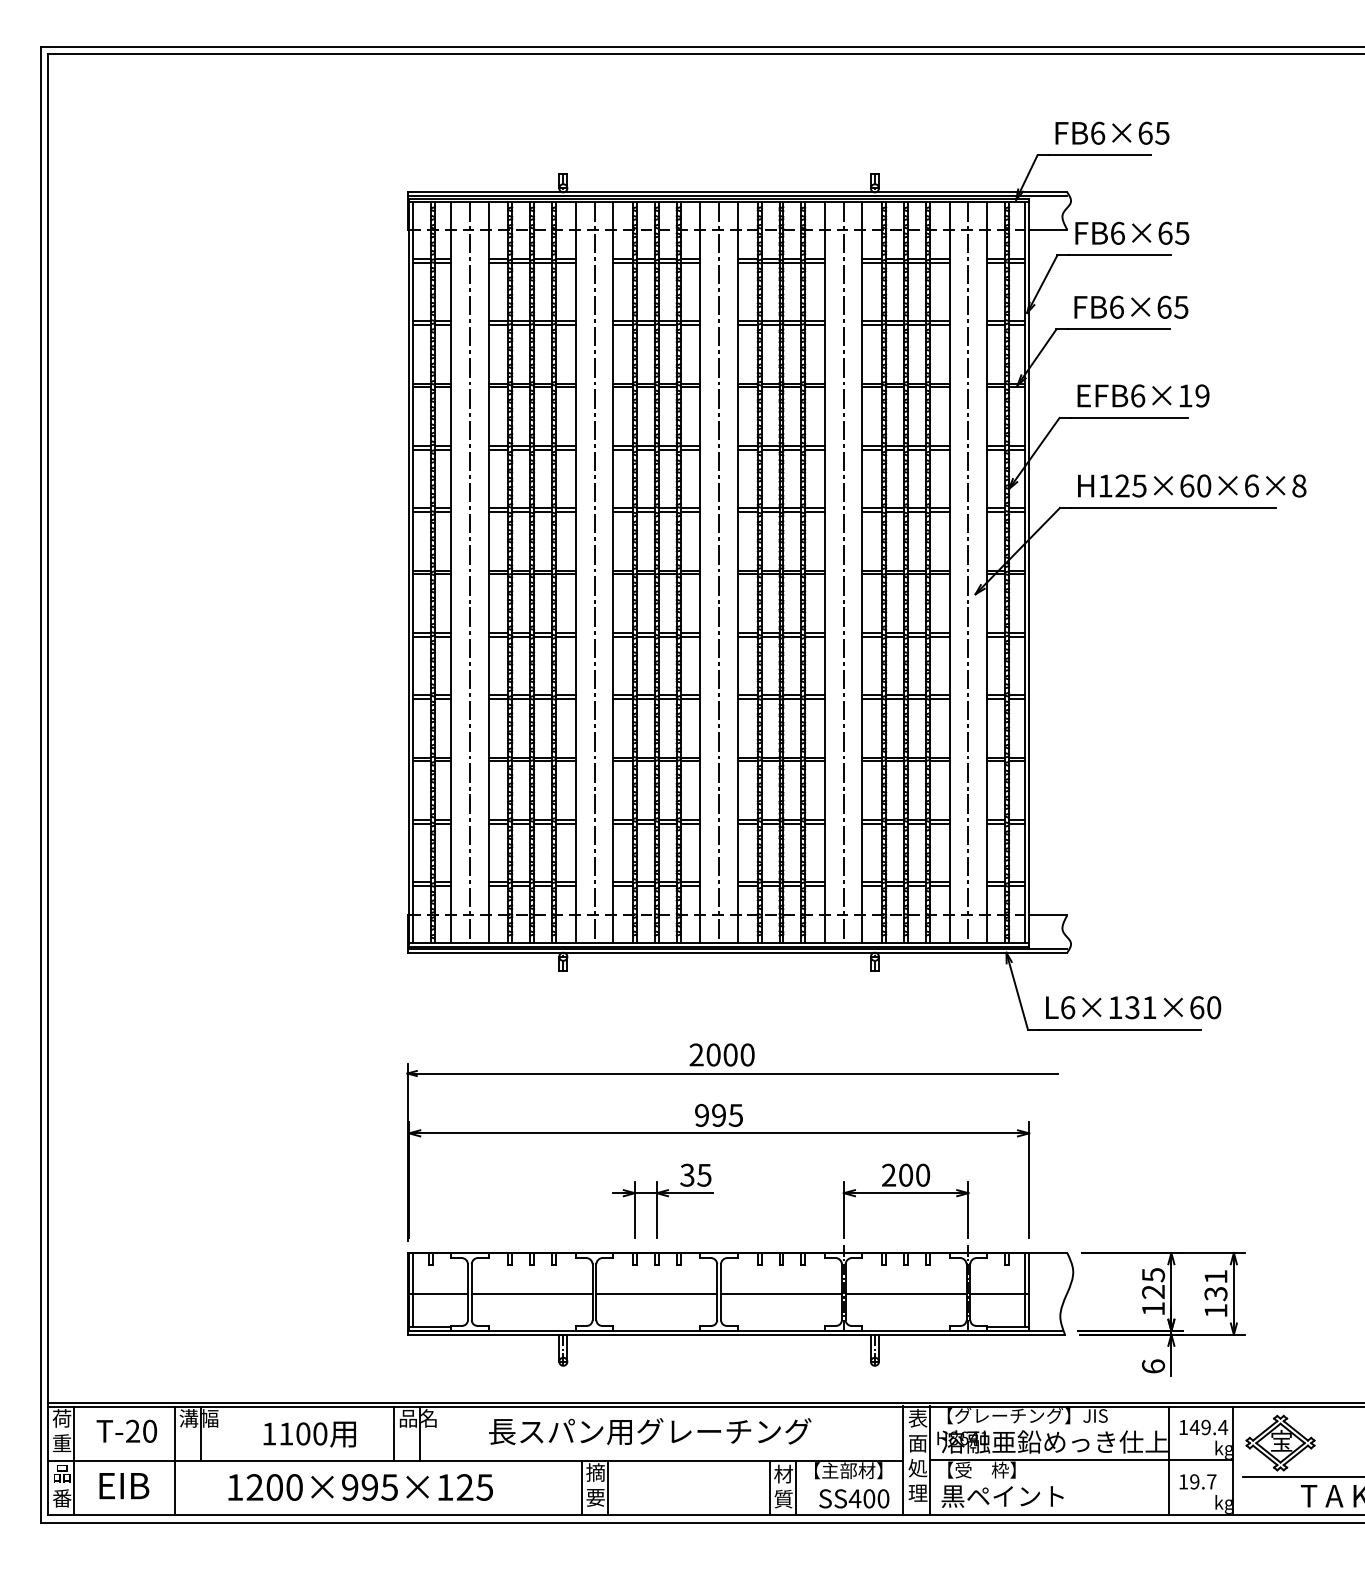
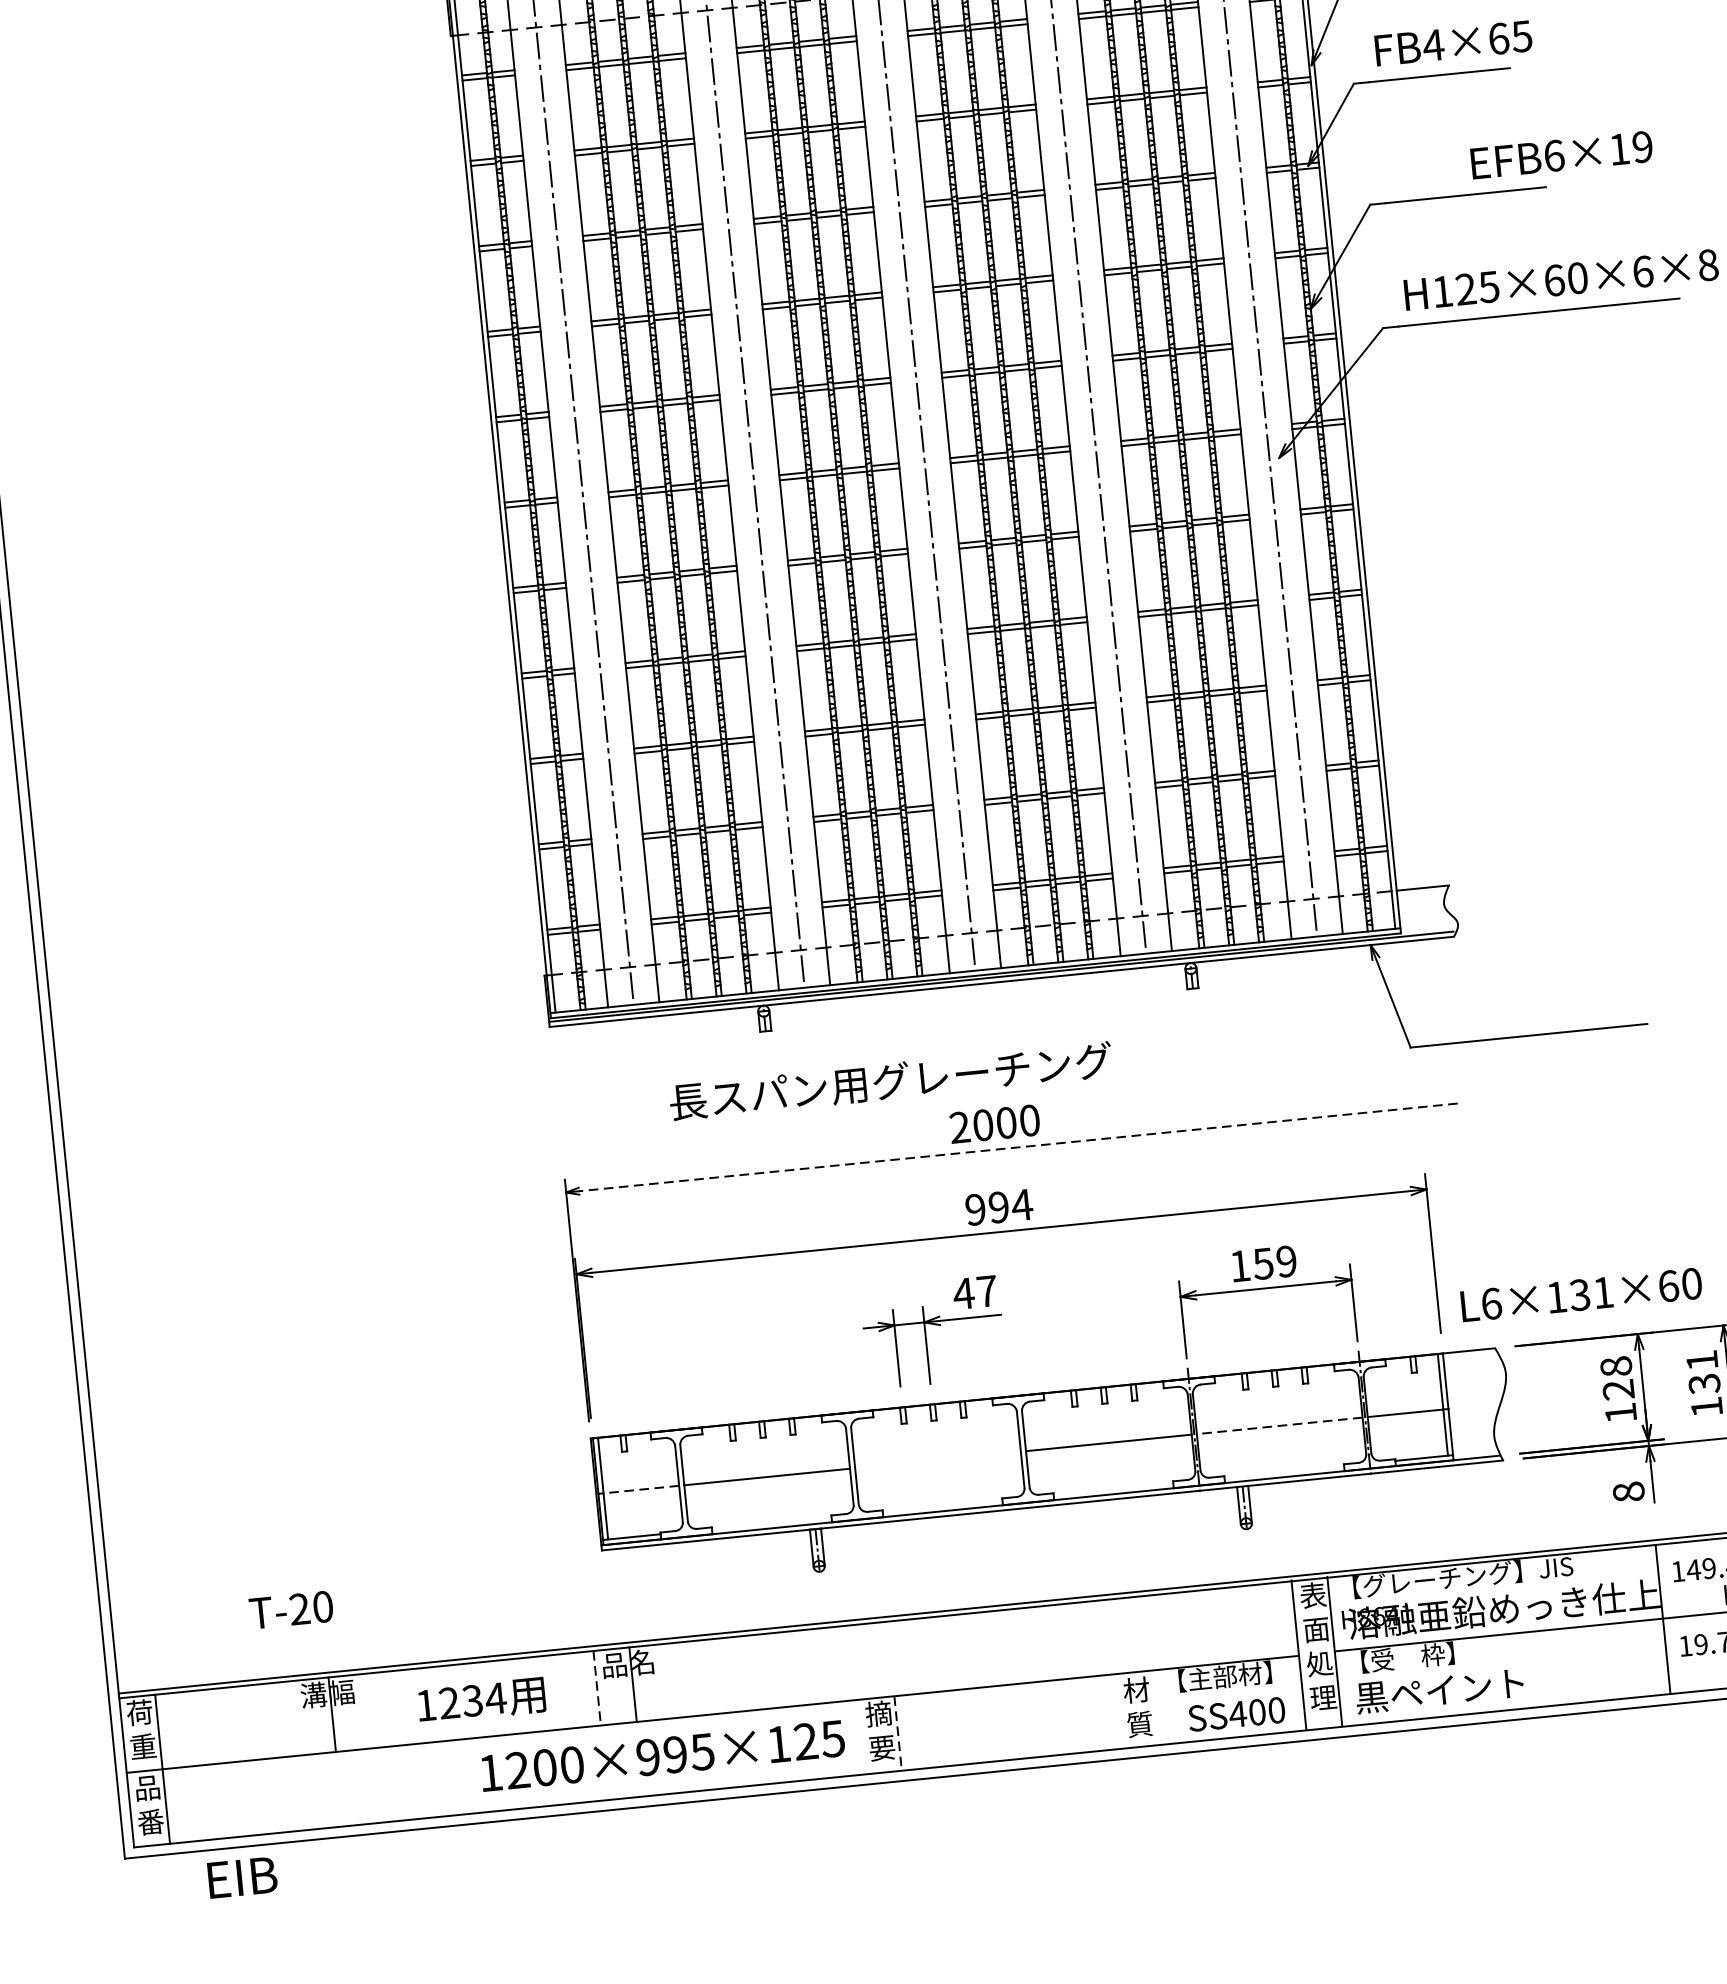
text: (1116, 306) -> (1433, 44), FB6×65 -> FB4×65
text: (1143, 395) -> (1561, 154), moved
text: (1133, 1007) -> (1581, 1294), moved
line: (737, 1073) -> (1018, 1147), solid -> dashed
text: (735, 1115) -> (1021, 1205), 995 -> 994
text: (695, 1174) -> (974, 1291), 35 -> 47
text: (906, 1174) -> (1263, 1262), 200 -> 159
text: (1153, 1275) -> (1616, 1367), 125 -> 128
line: (438, 1293) -> (638, 1489), solid -> dashed
line: (656, 1293) -> (937, 1459), removed
line: (905, 1293) -> (1278, 1425), solid -> dashed
text: (1153, 1366) -> (1628, 1492), 6 -> 8
text: (126, 1430) -> (290, 1608), moved
text: (650, 1431) -> (891, 1081), moved
text: (303, 1433) -> (472, 1700), 1100 -> 1234
line: (394, 1434) -> (597, 1689), solid -> dashed
line: (174, 1460) -> (299, 1754), removed
text: (124, 1486) -> (242, 1878), moved
text: (360, 1487) -> (662, 1756), moved
line: (582, 1488) -> (862, 1737), removed
line: (608, 1488) -> (898, 1733), solid -> dashed
line: (769, 1488) -> (1119, 1711), removed
line: (796, 1488) -> (1156, 1708), removed

